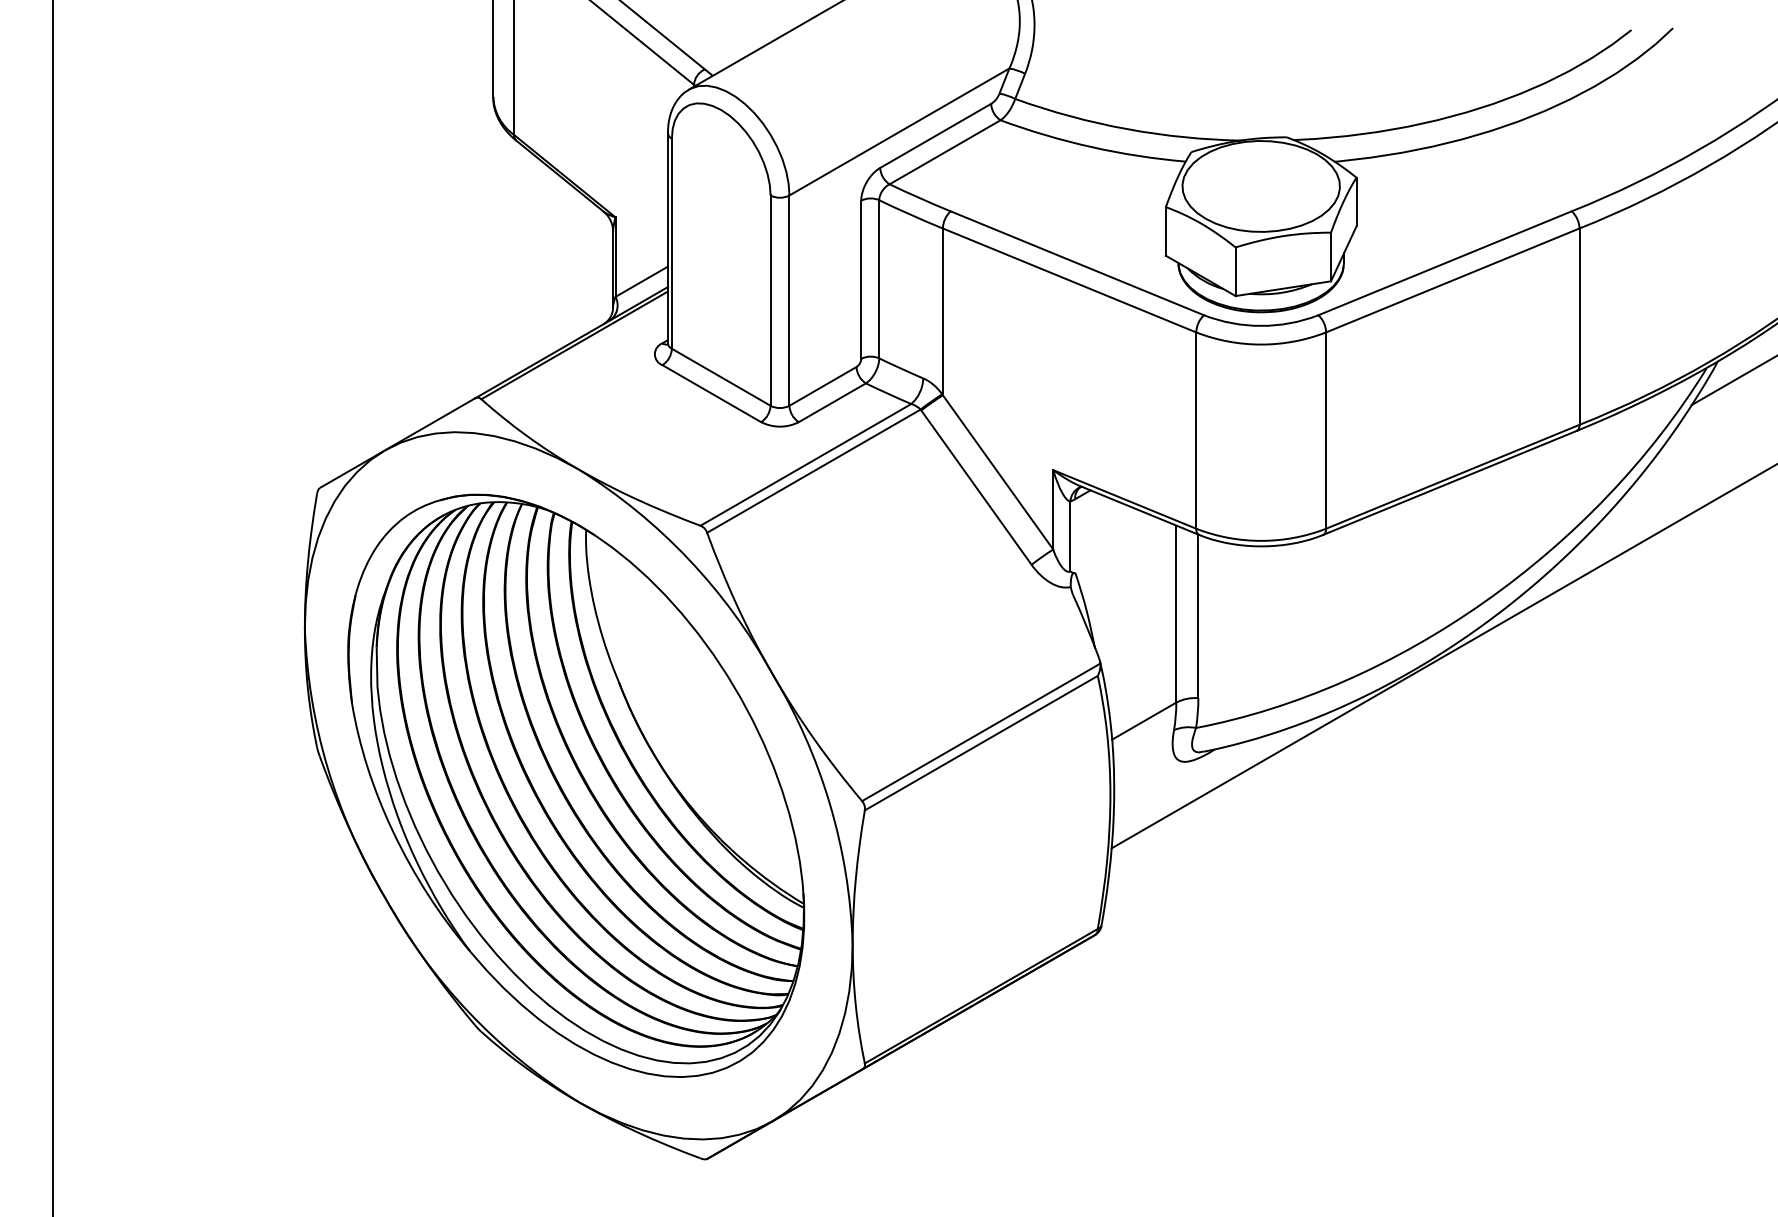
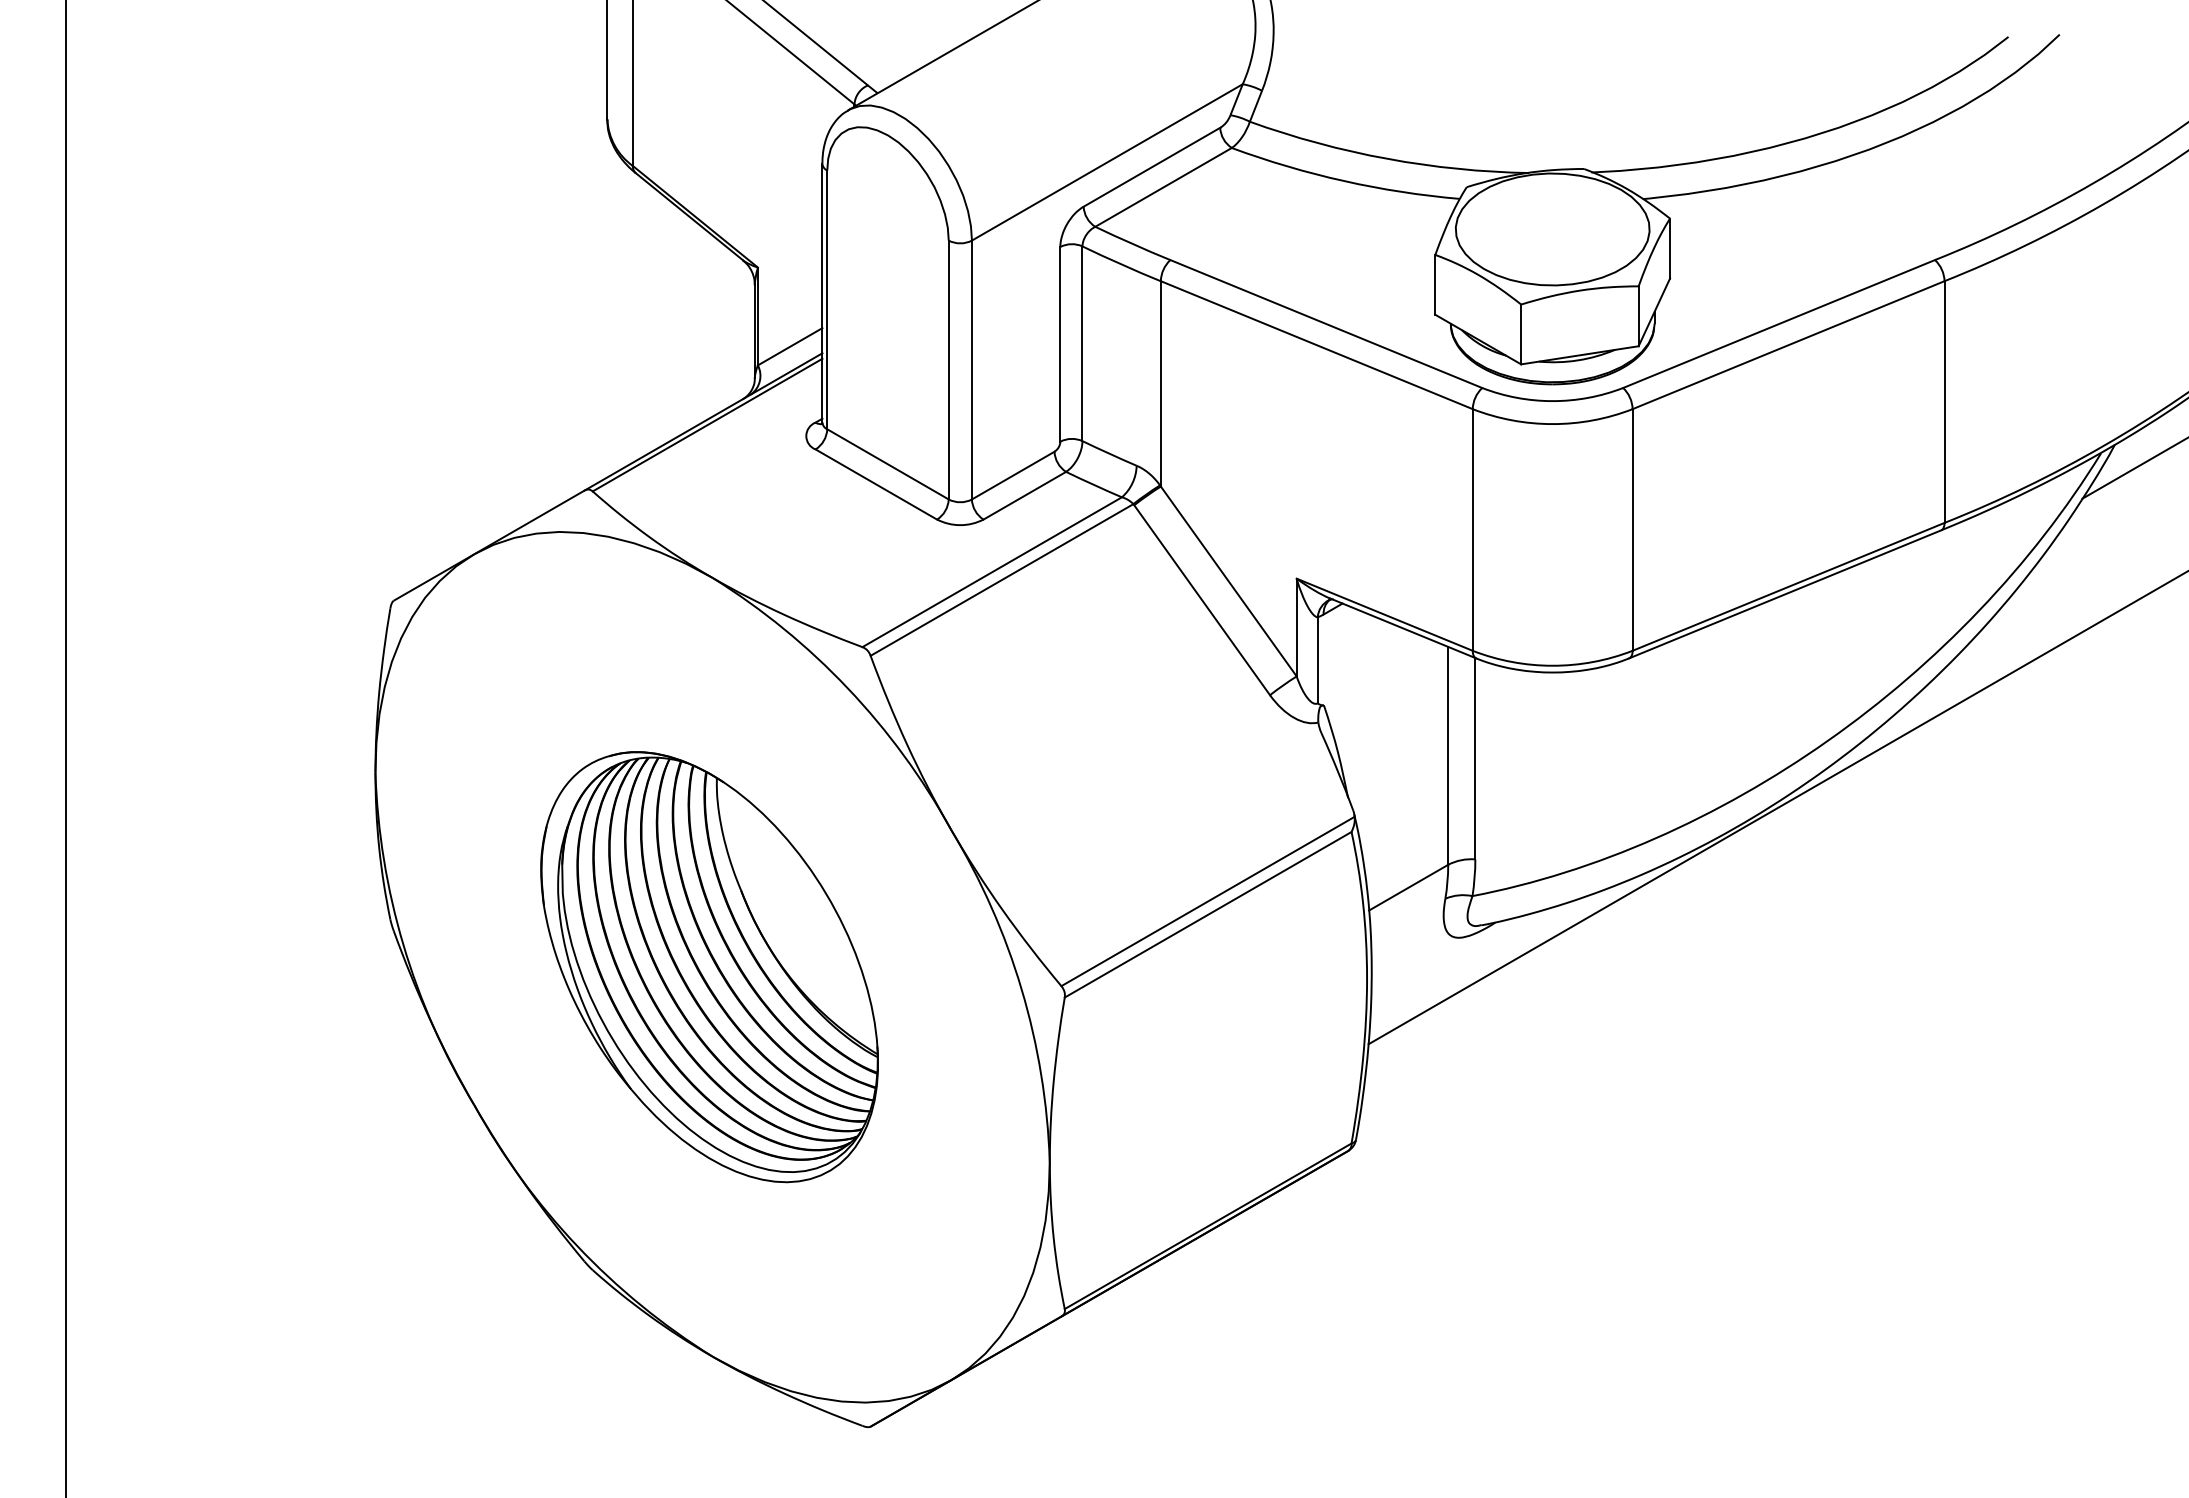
part: (576, 785) -> (709, 966), size x0.6

